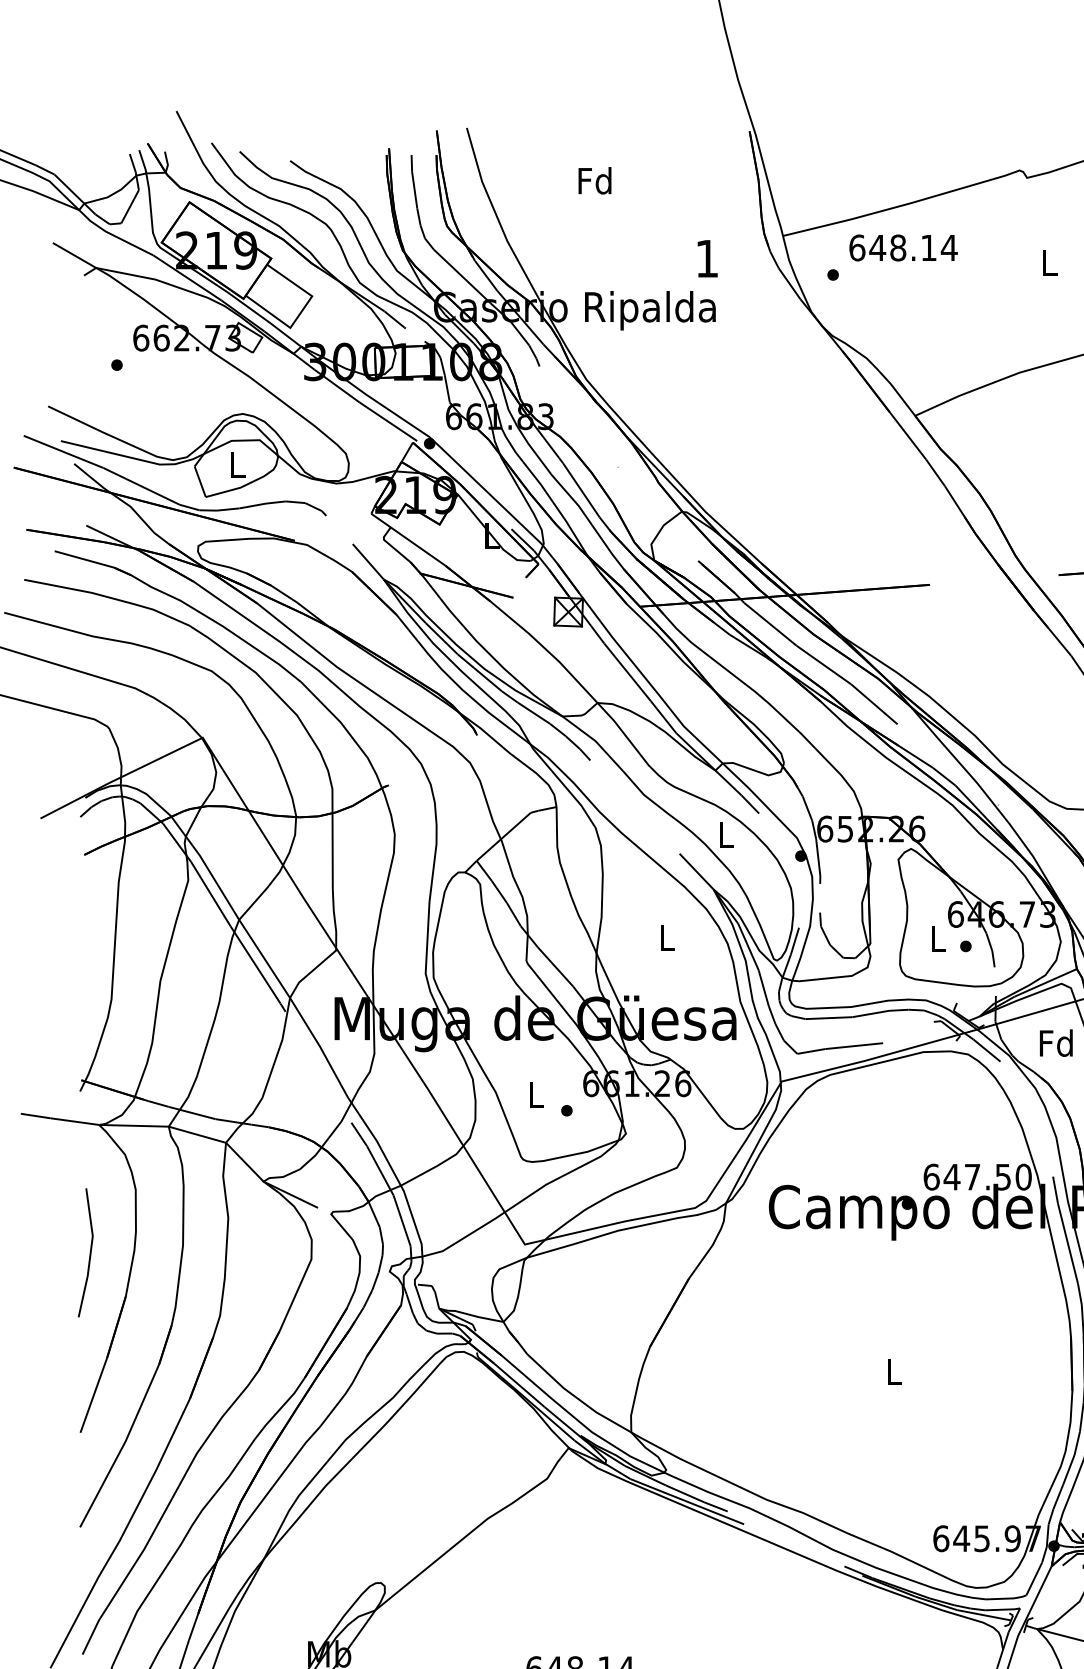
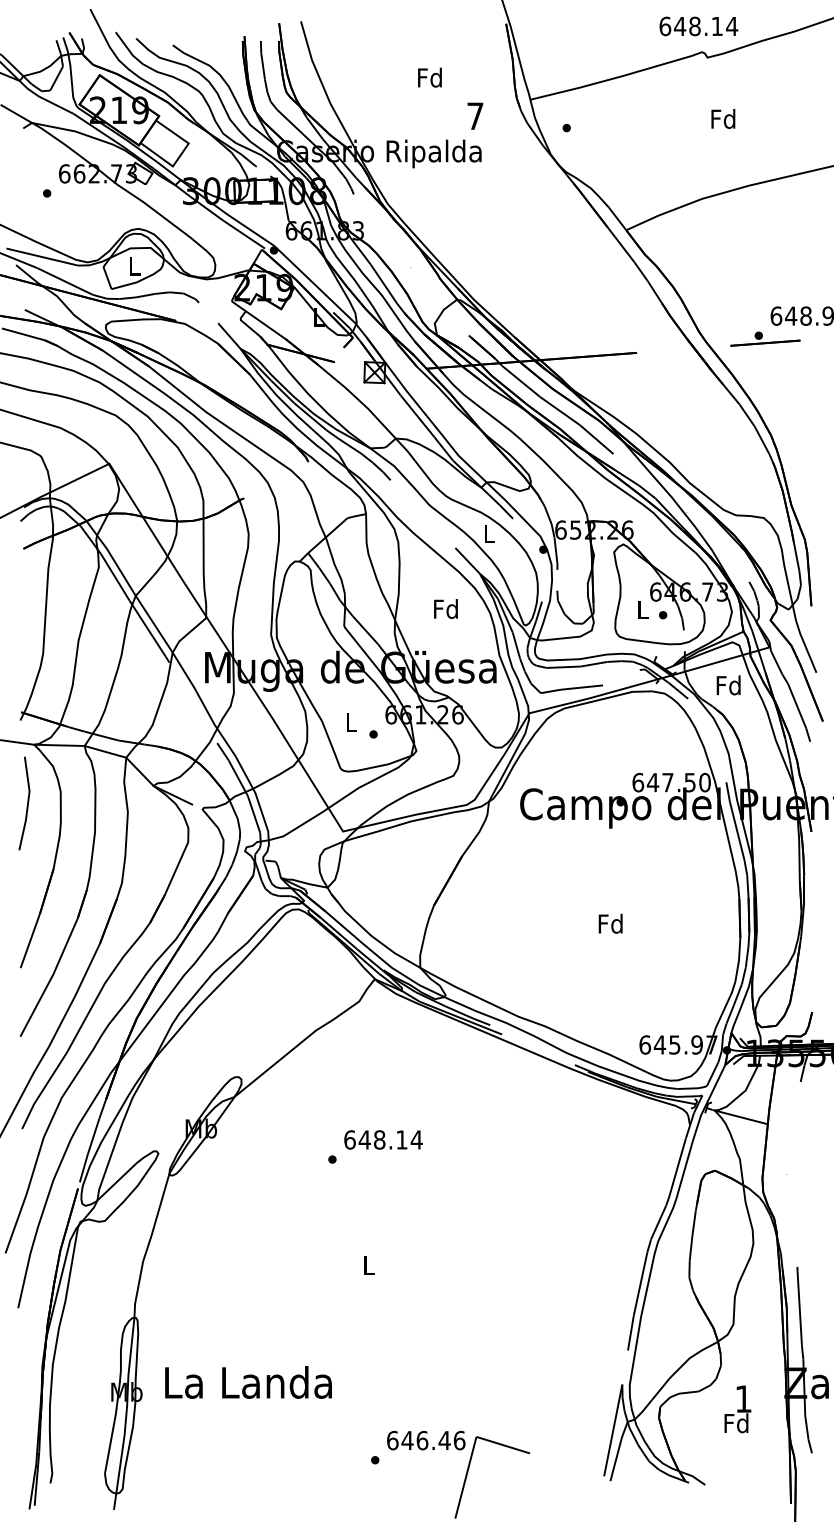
text: (594, 180) -> (429, 77), moved
text: (903, 248) -> (698, 26), moved
text: (707, 257) -> (475, 115), 1 -> 7
text: (1049, 261) -> (723, 118), L -> Fd
text: (666, 937) -> (445, 608), L -> Fd
line: (88, 1255) -> (26, 805), moved
text: (893, 1371) -> (610, 923), L -> Fd

